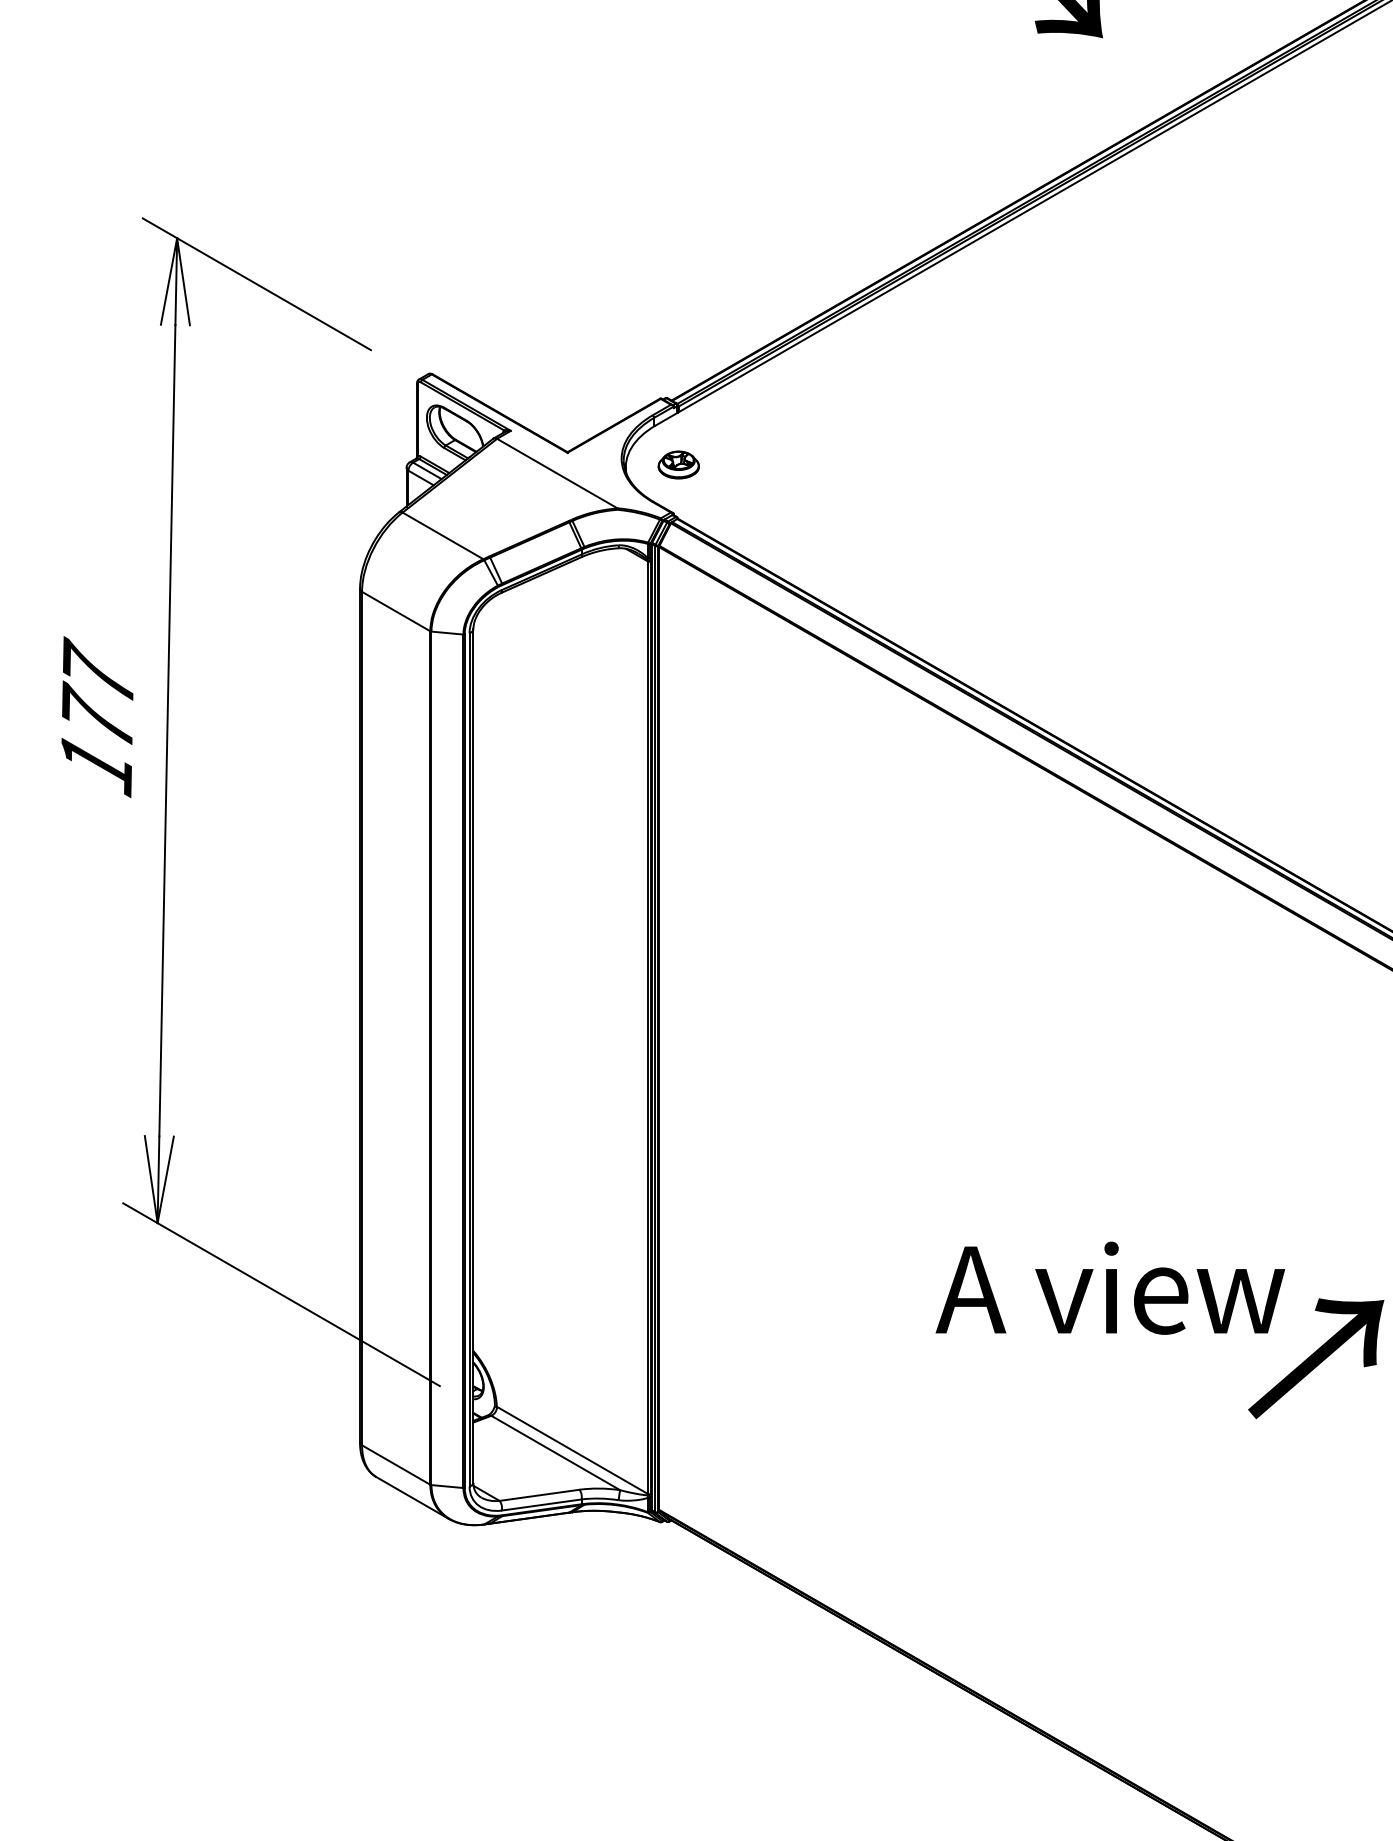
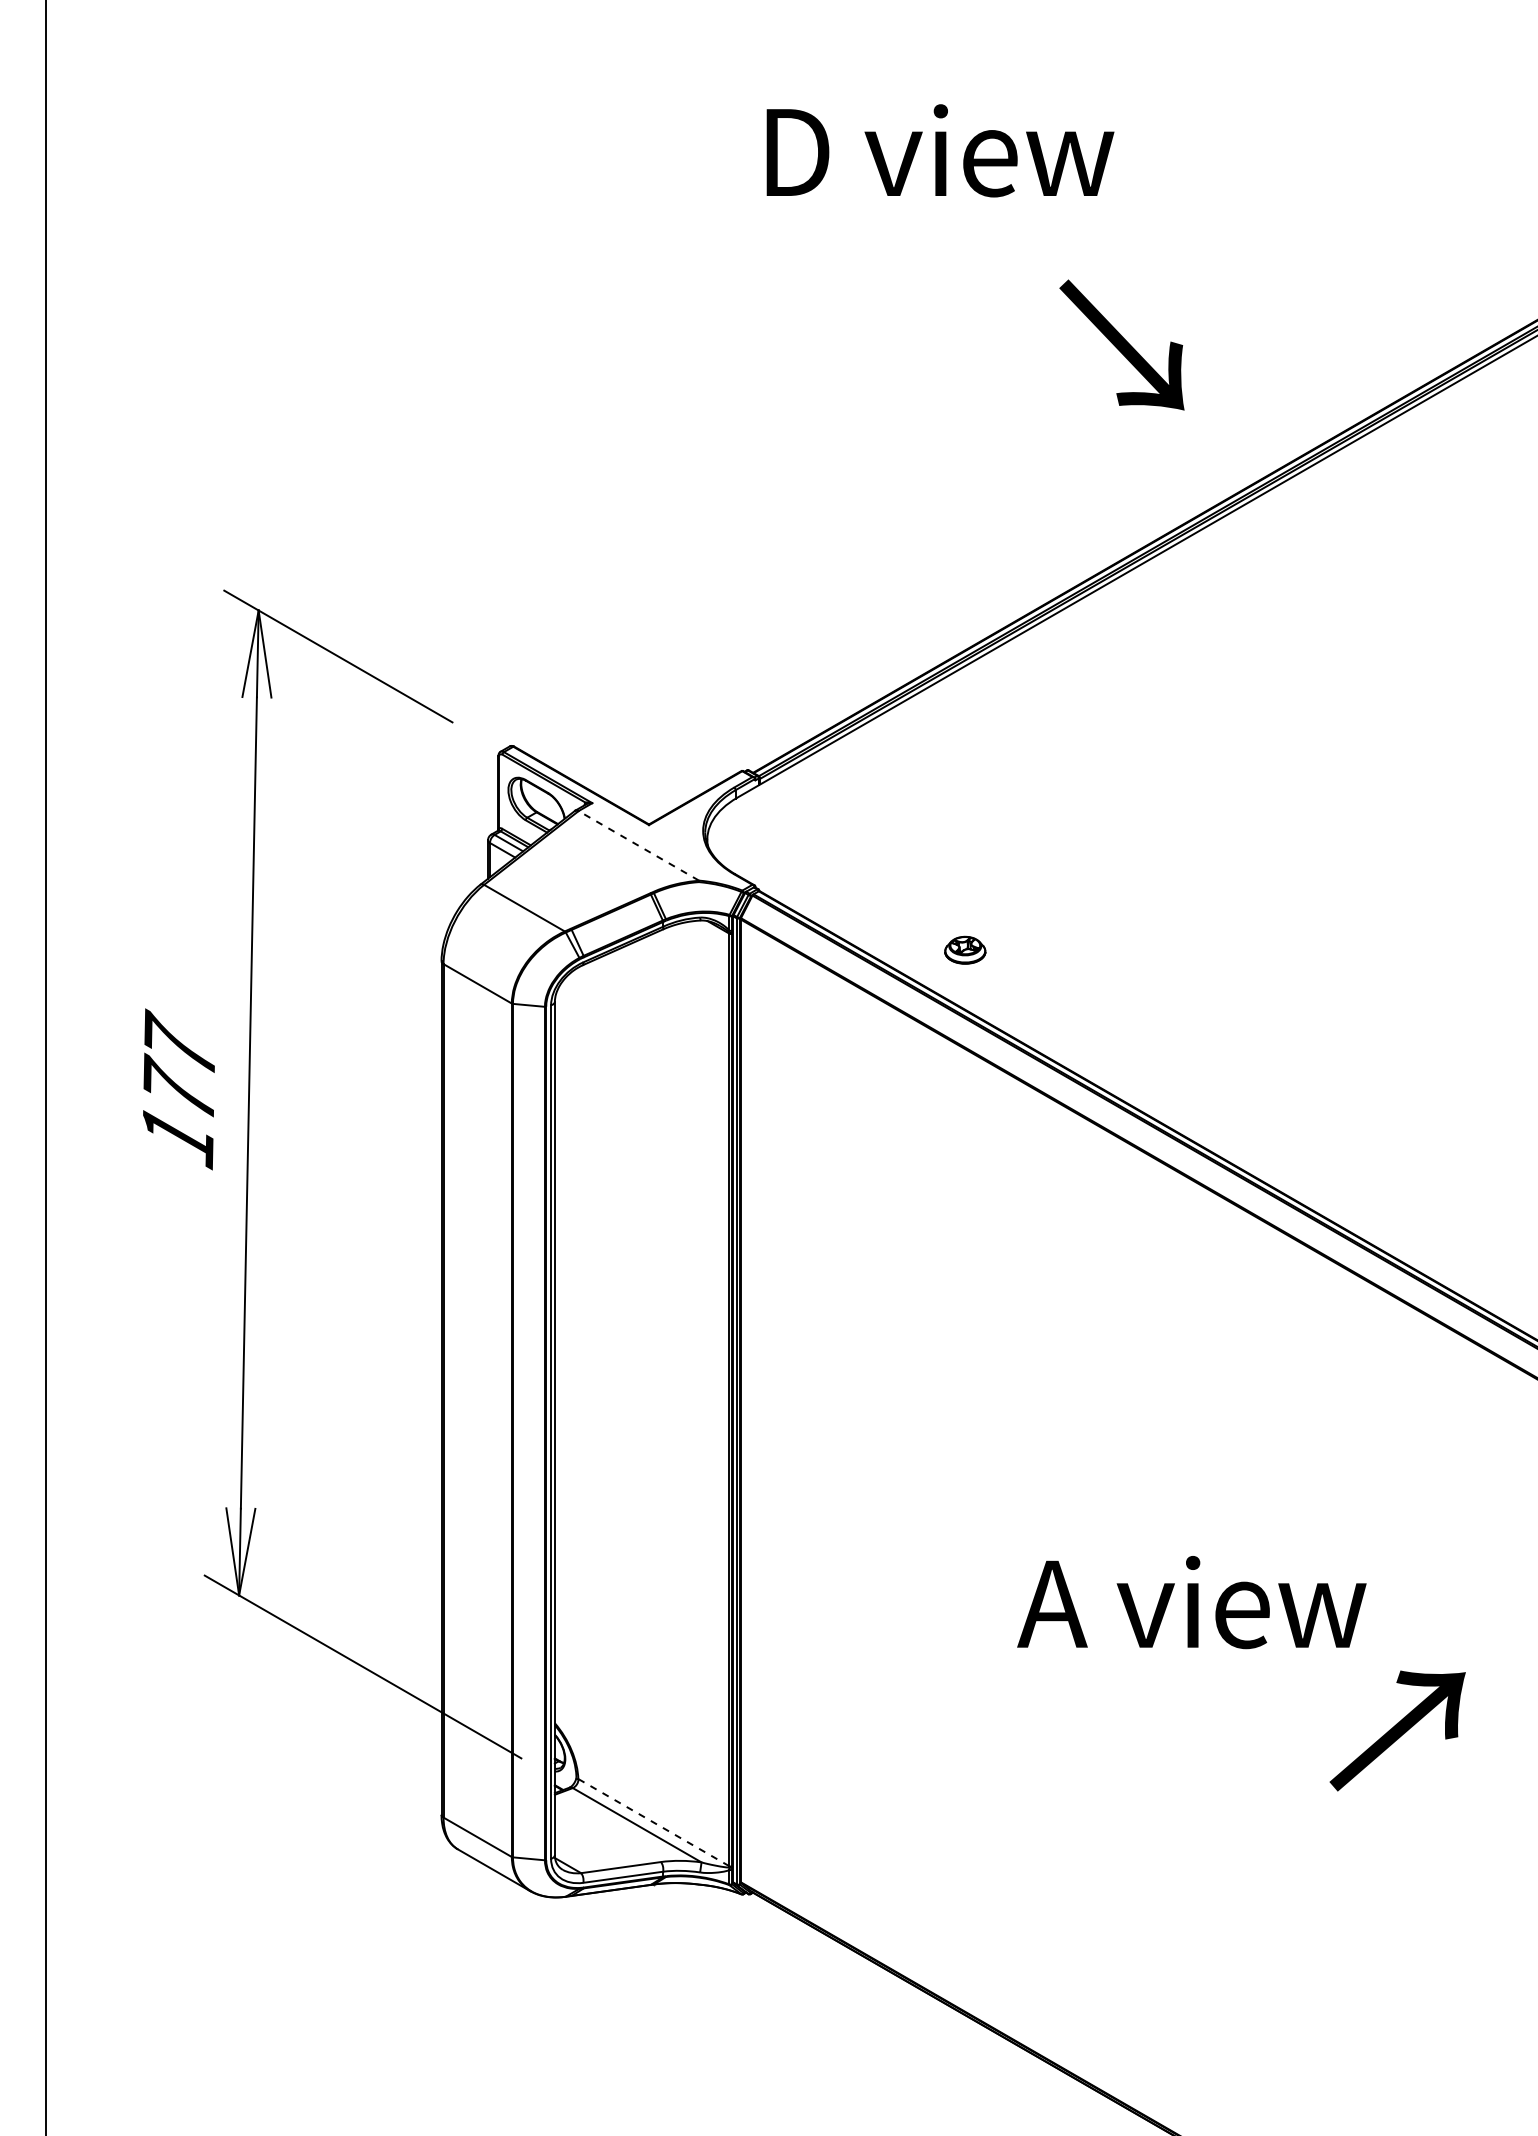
part: (678, 464) -> (965, 949), moved
line: (556, 473) -> (638, 845), solid -> dashed
text: (1109, 1288) -> (1191, 1602), moved
line: (571, 1450) -> (653, 1822), solid -> dashed

